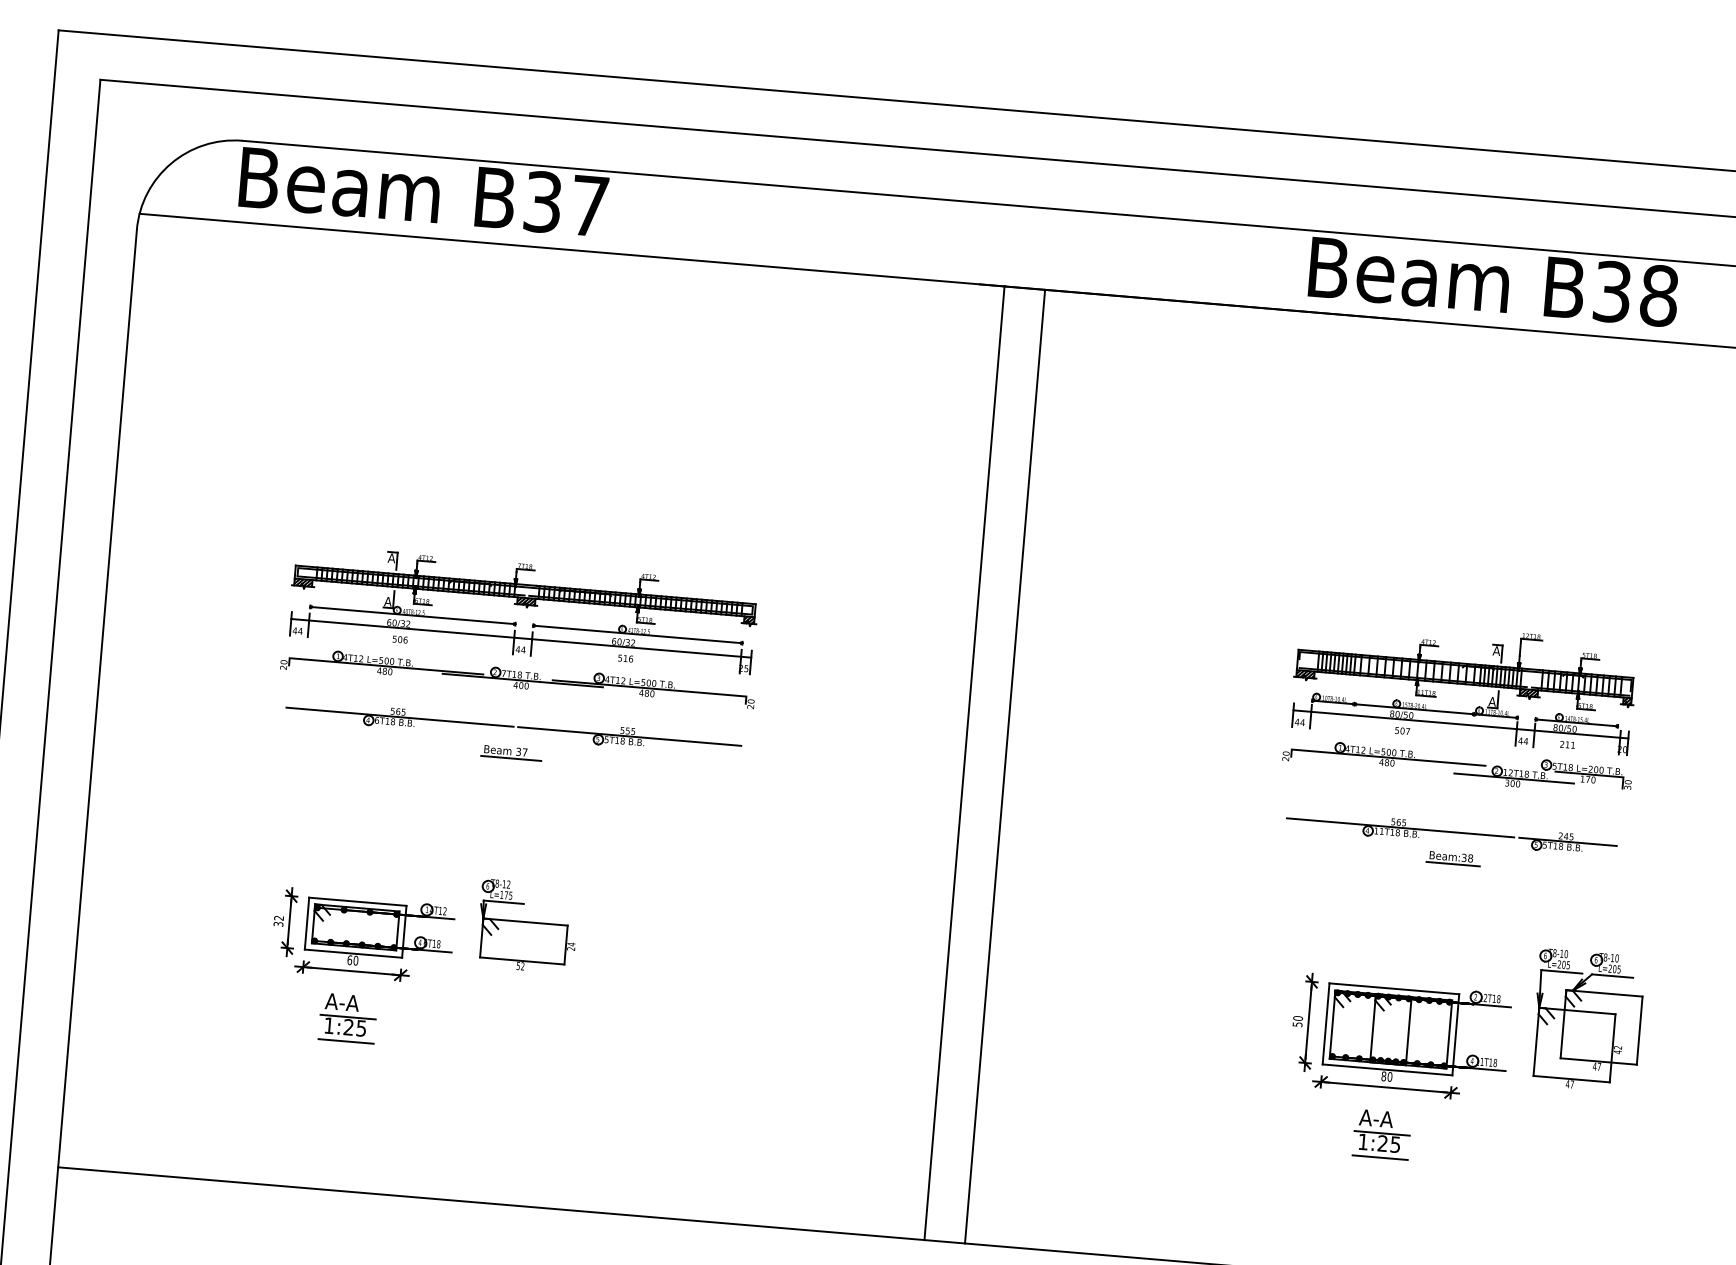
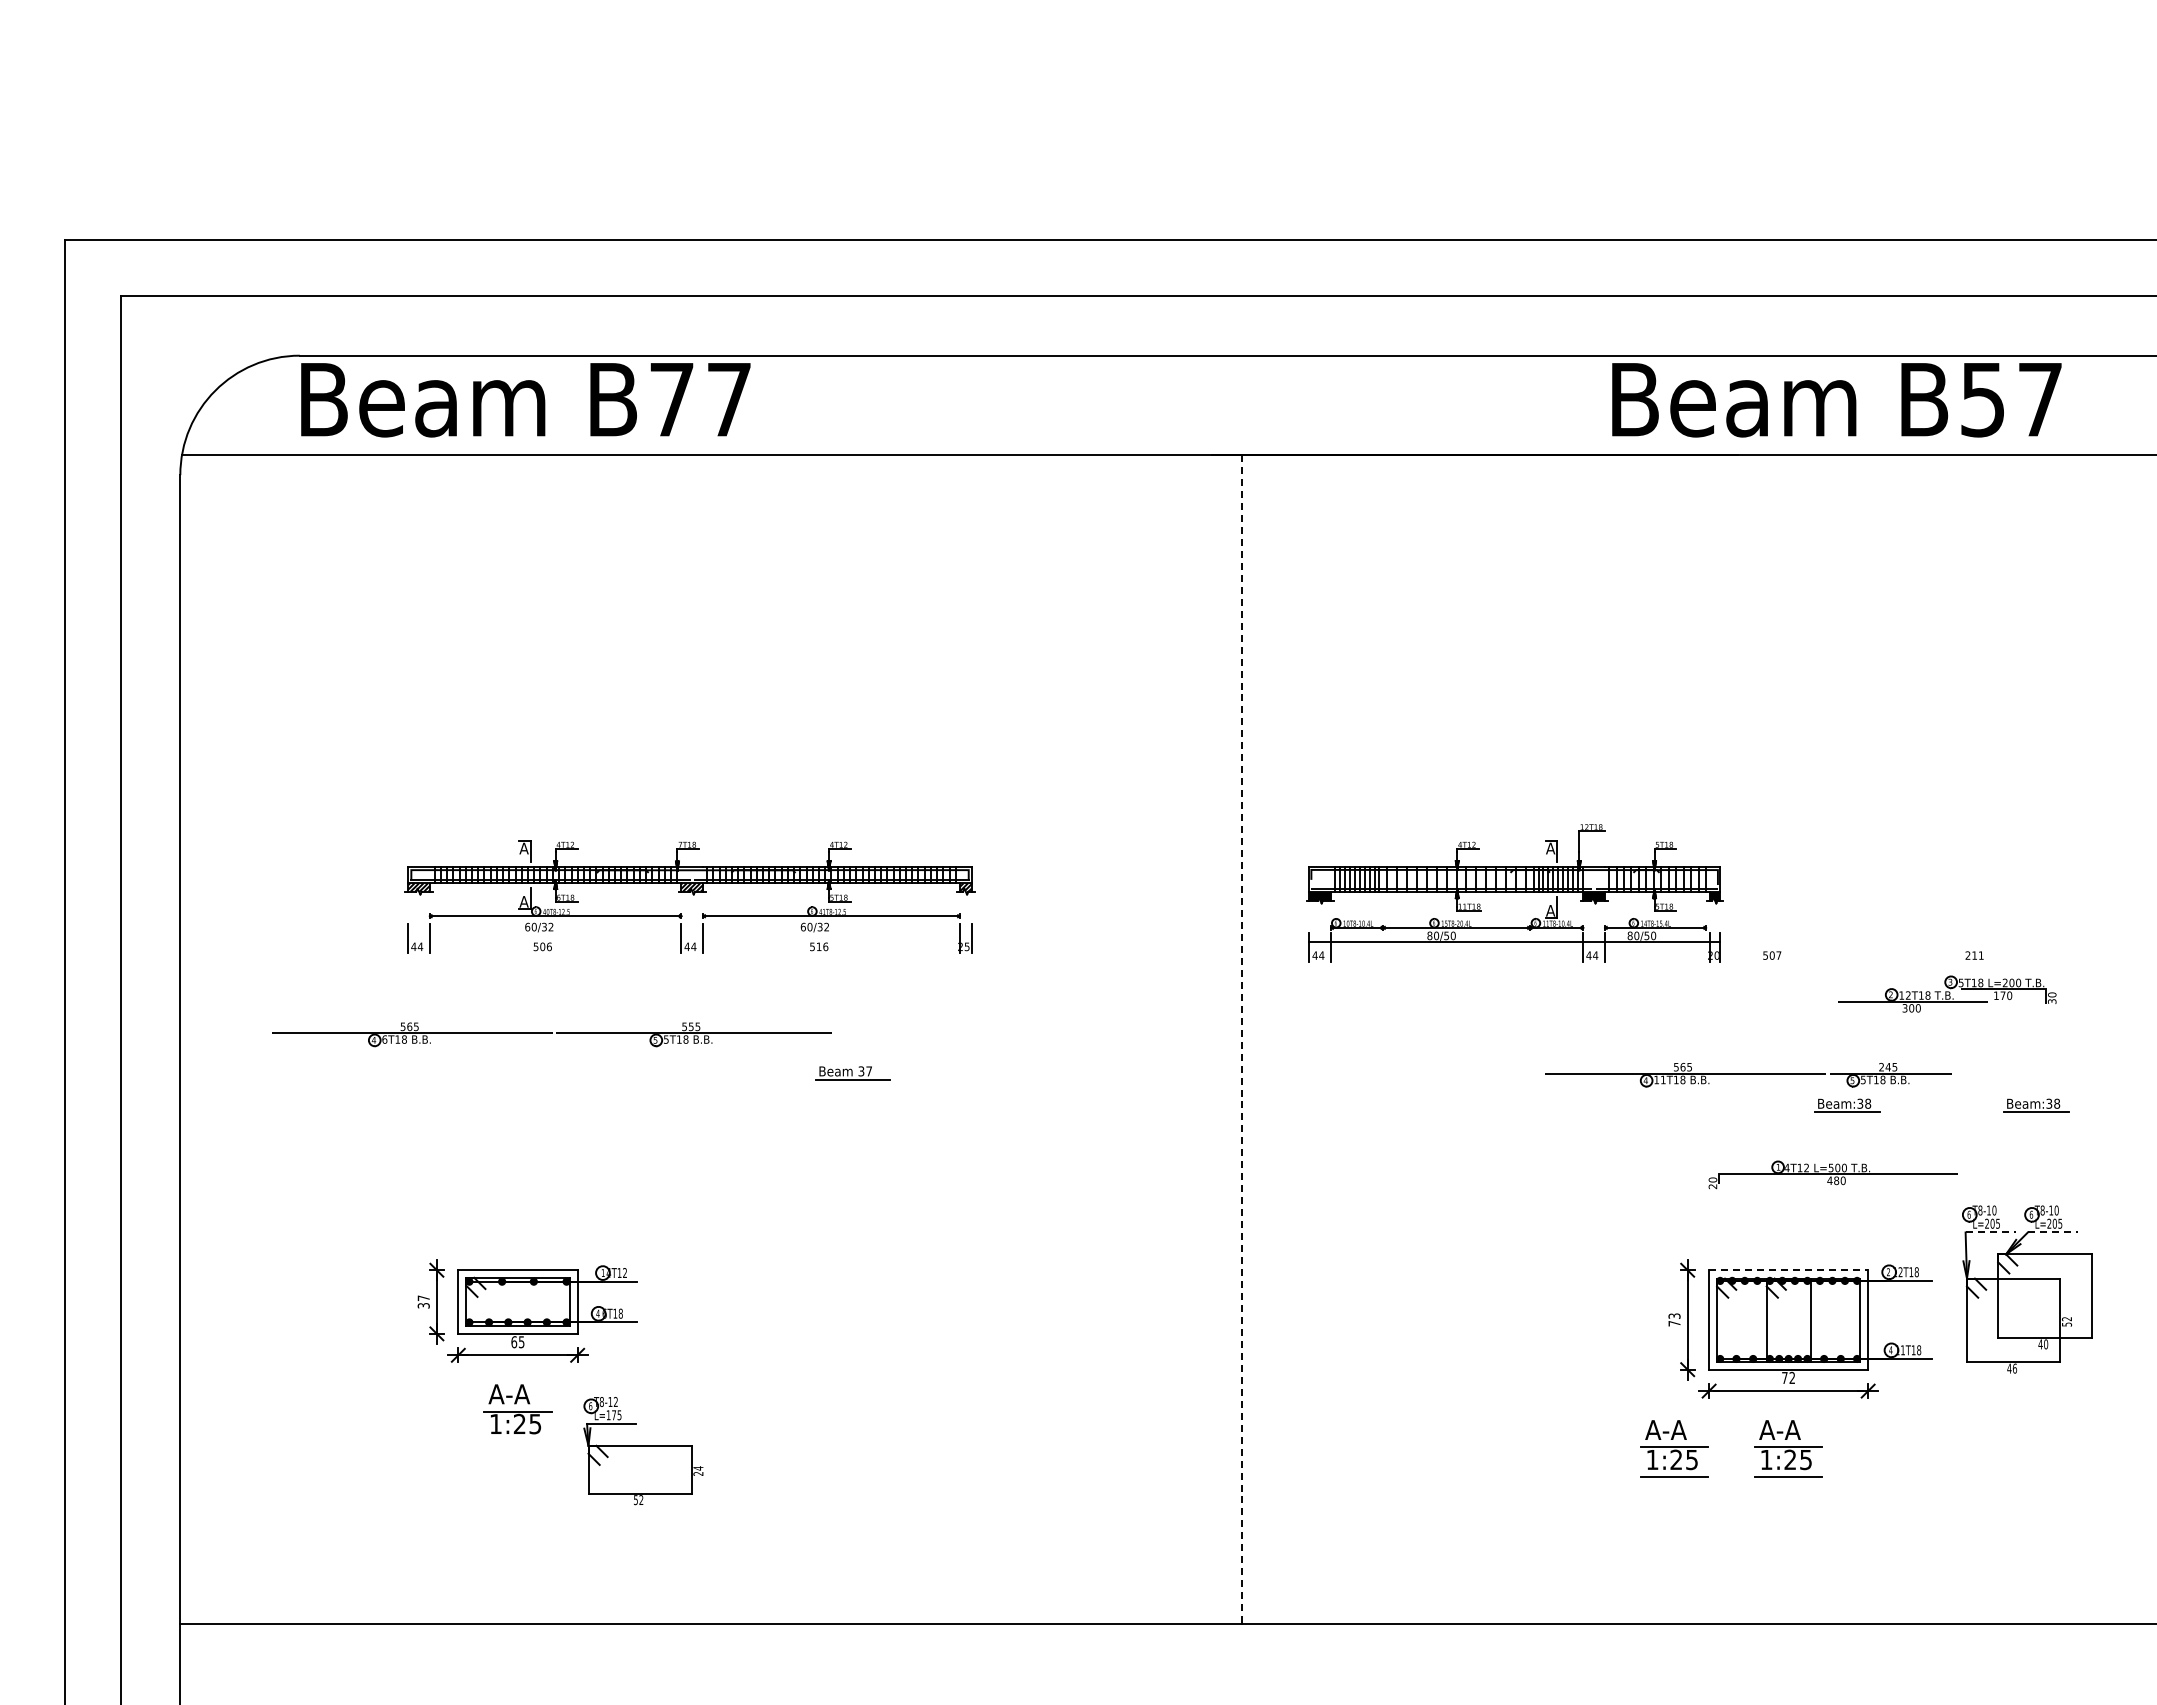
text: (542, 201) -> (671, 399), B37 -> B77
text: (1636, 293) -> (2012, 399), B38 -> B57
line: (520, 638) -> (689, 932), removed
part: (517, 677) -> (689, 980), removed
part: (1464, 685) -> (1514, 893), moved
part: (513, 727) -> (551, 1034), moved
part: (511, 753) -> (852, 1073), moved
part: (1384, 757) -> (1832, 1174), moved
line: (964, 763) -> (1242, 1039), solid -> dashed
line: (1005, 766) -> (1292, 1039), removed
part: (1451, 833) -> (1748, 1075), moved
part: (1607, 871) -> (2036, 1105), added
text: (278, 918) -> (423, 1298), 32 -> 37
part: (527, 926) -> (643, 1451), moved
text: (355, 960) -> (521, 1342), 60 -> 65
line: (1562, 971) -> (1991, 1232), solid -> dashed
line: (1612, 976) -> (2053, 1232), solid -> dashed
line: (1394, 989) -> (1788, 1270), solid -> dashed
text: (1297, 1021) -> (1674, 1319), 50 -> 73
line: (345, 1041) -> (517, 1441), removed
text: (1618, 1052) -> (2067, 1324), 42 -> 52
text: (1599, 1067) -> (2046, 1344), 47 -> 40
text: (1386, 1076) -> (1788, 1377), 80 -> 72
text: (1571, 1084) -> (2014, 1368), 47 -> 46
part: (1289, 1126) -> (1674, 1448), added

